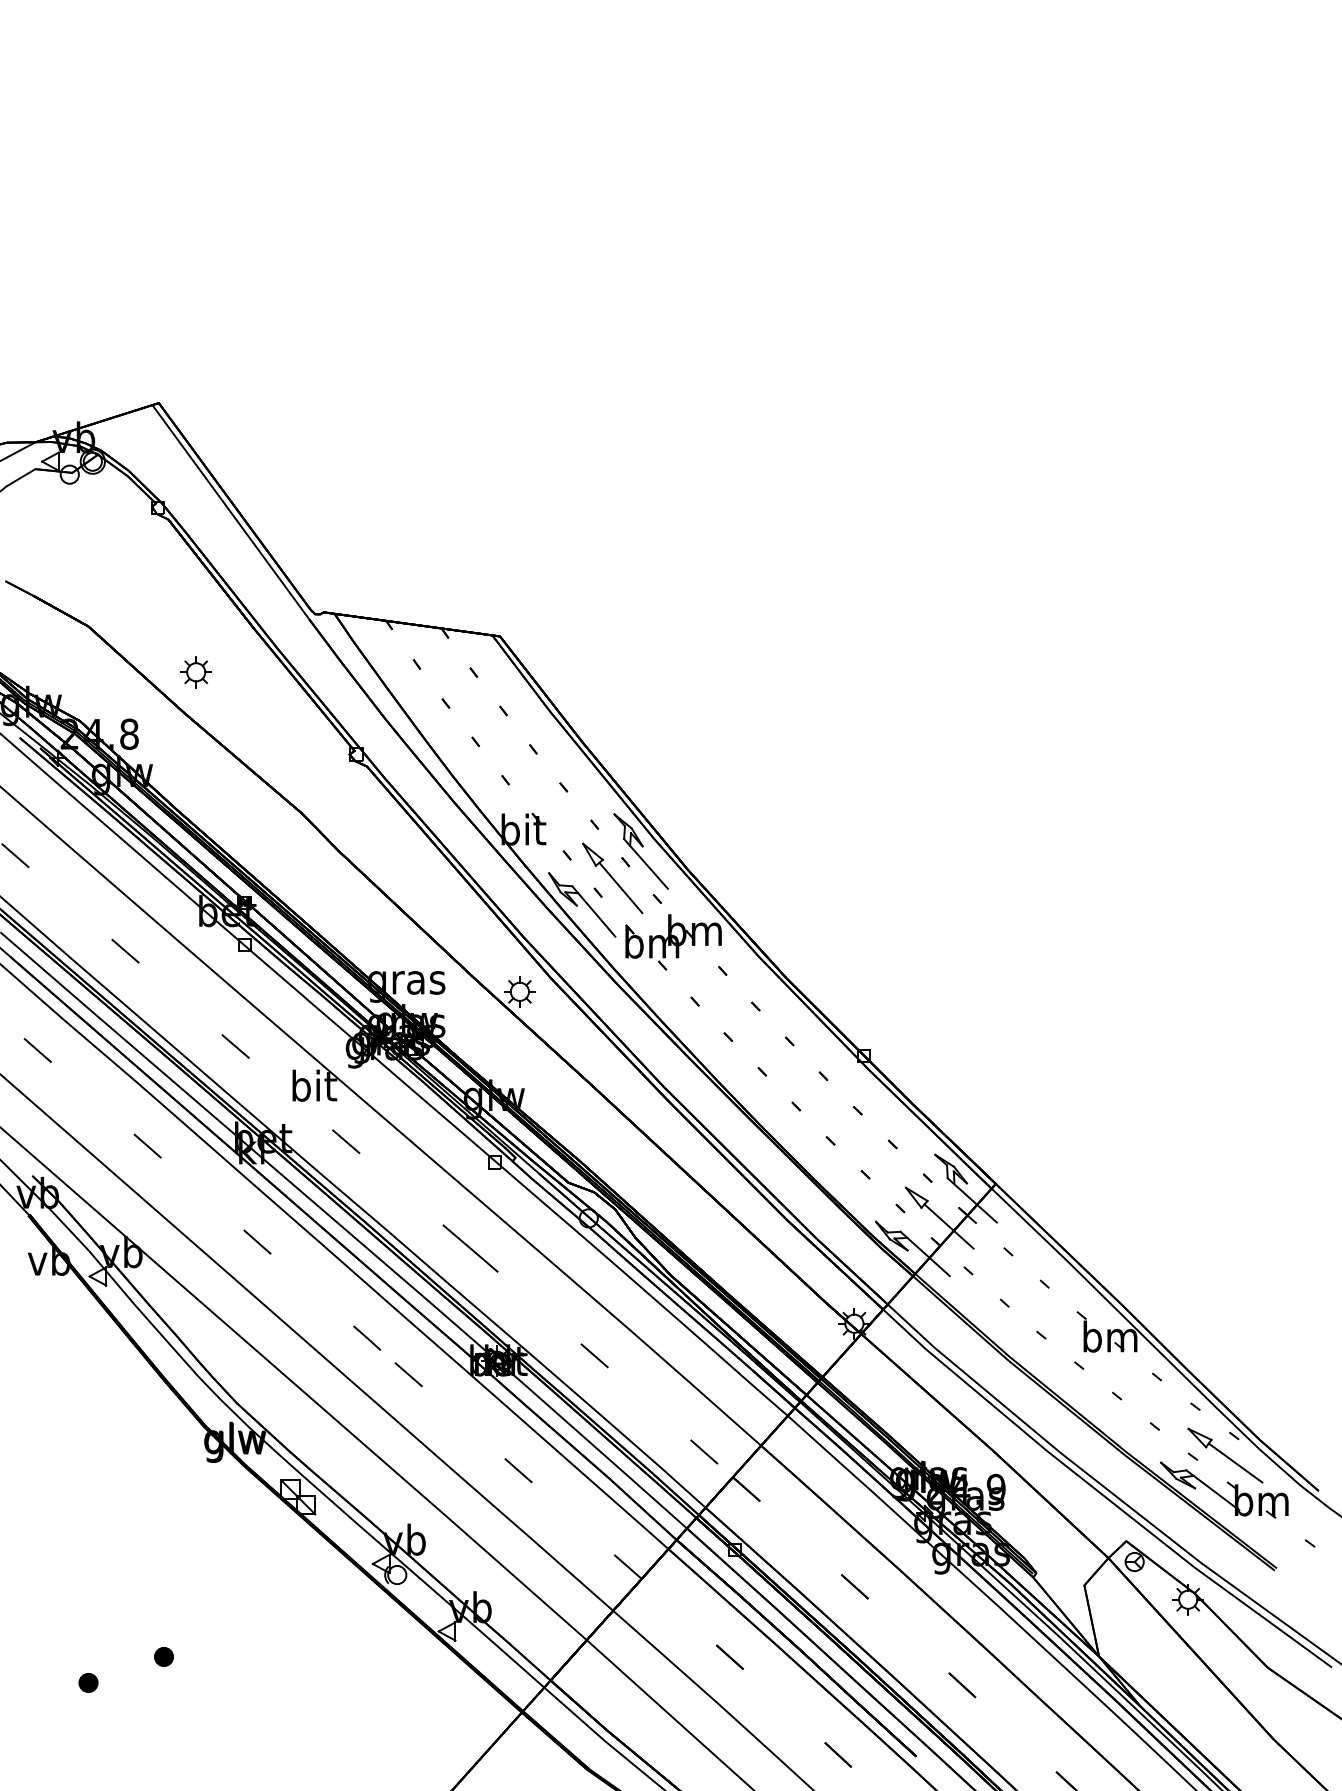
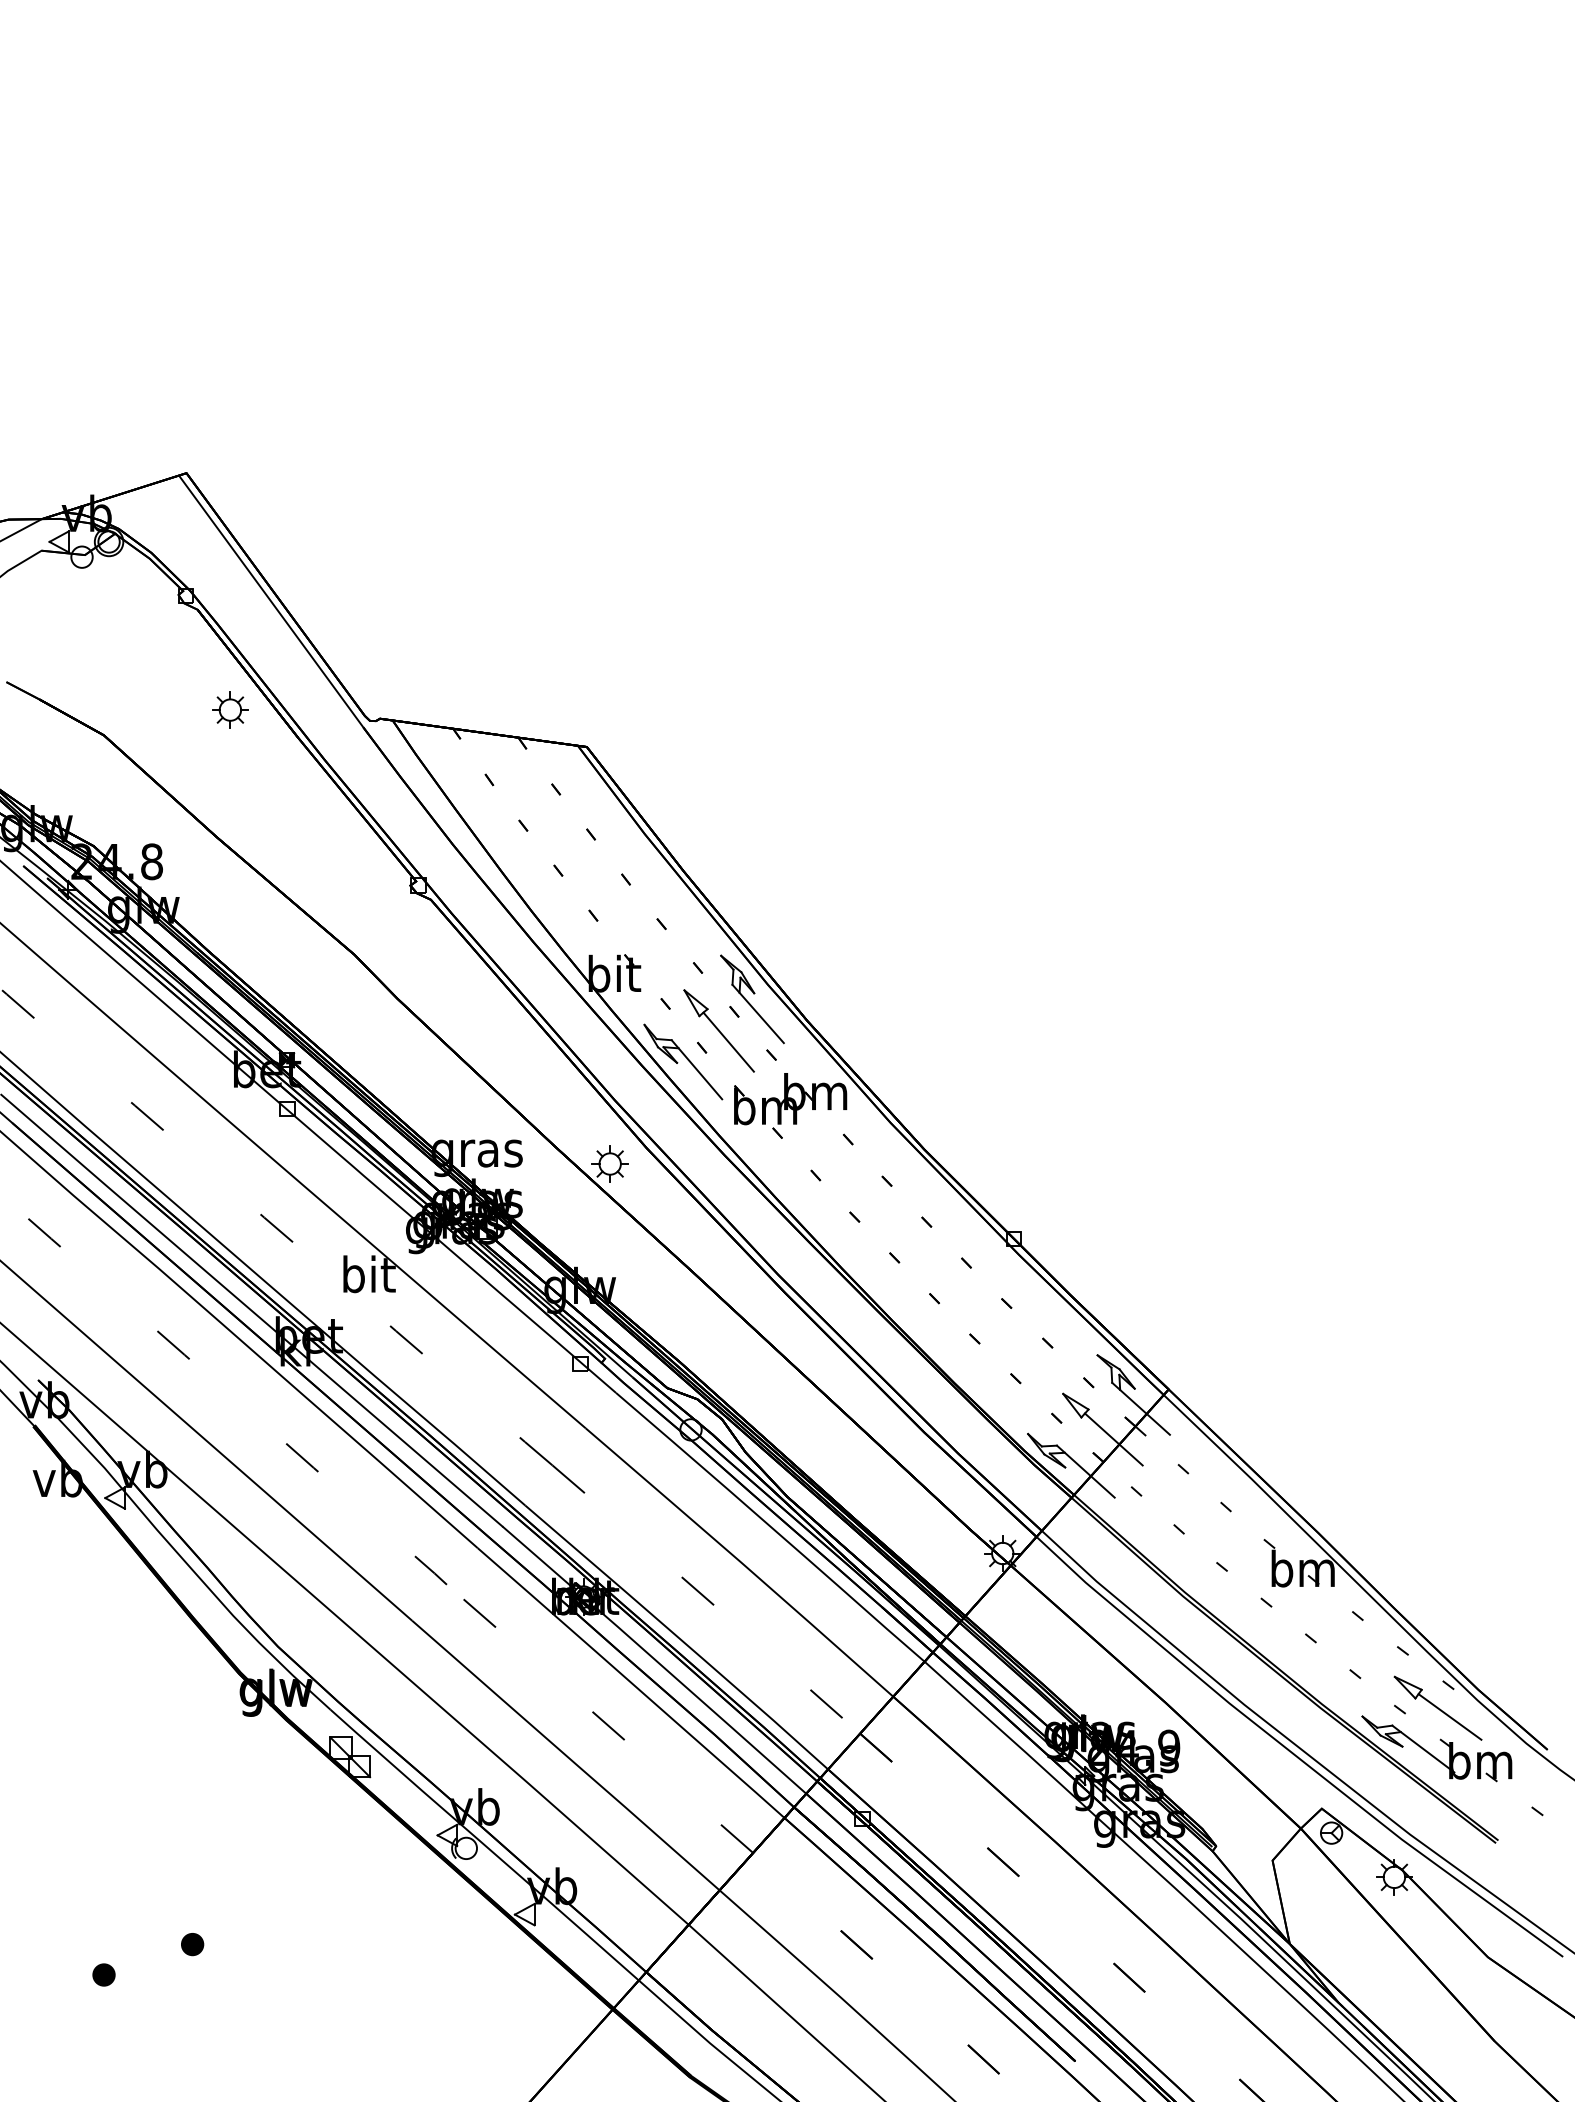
part: (196, 671) -> (230, 709), moved

